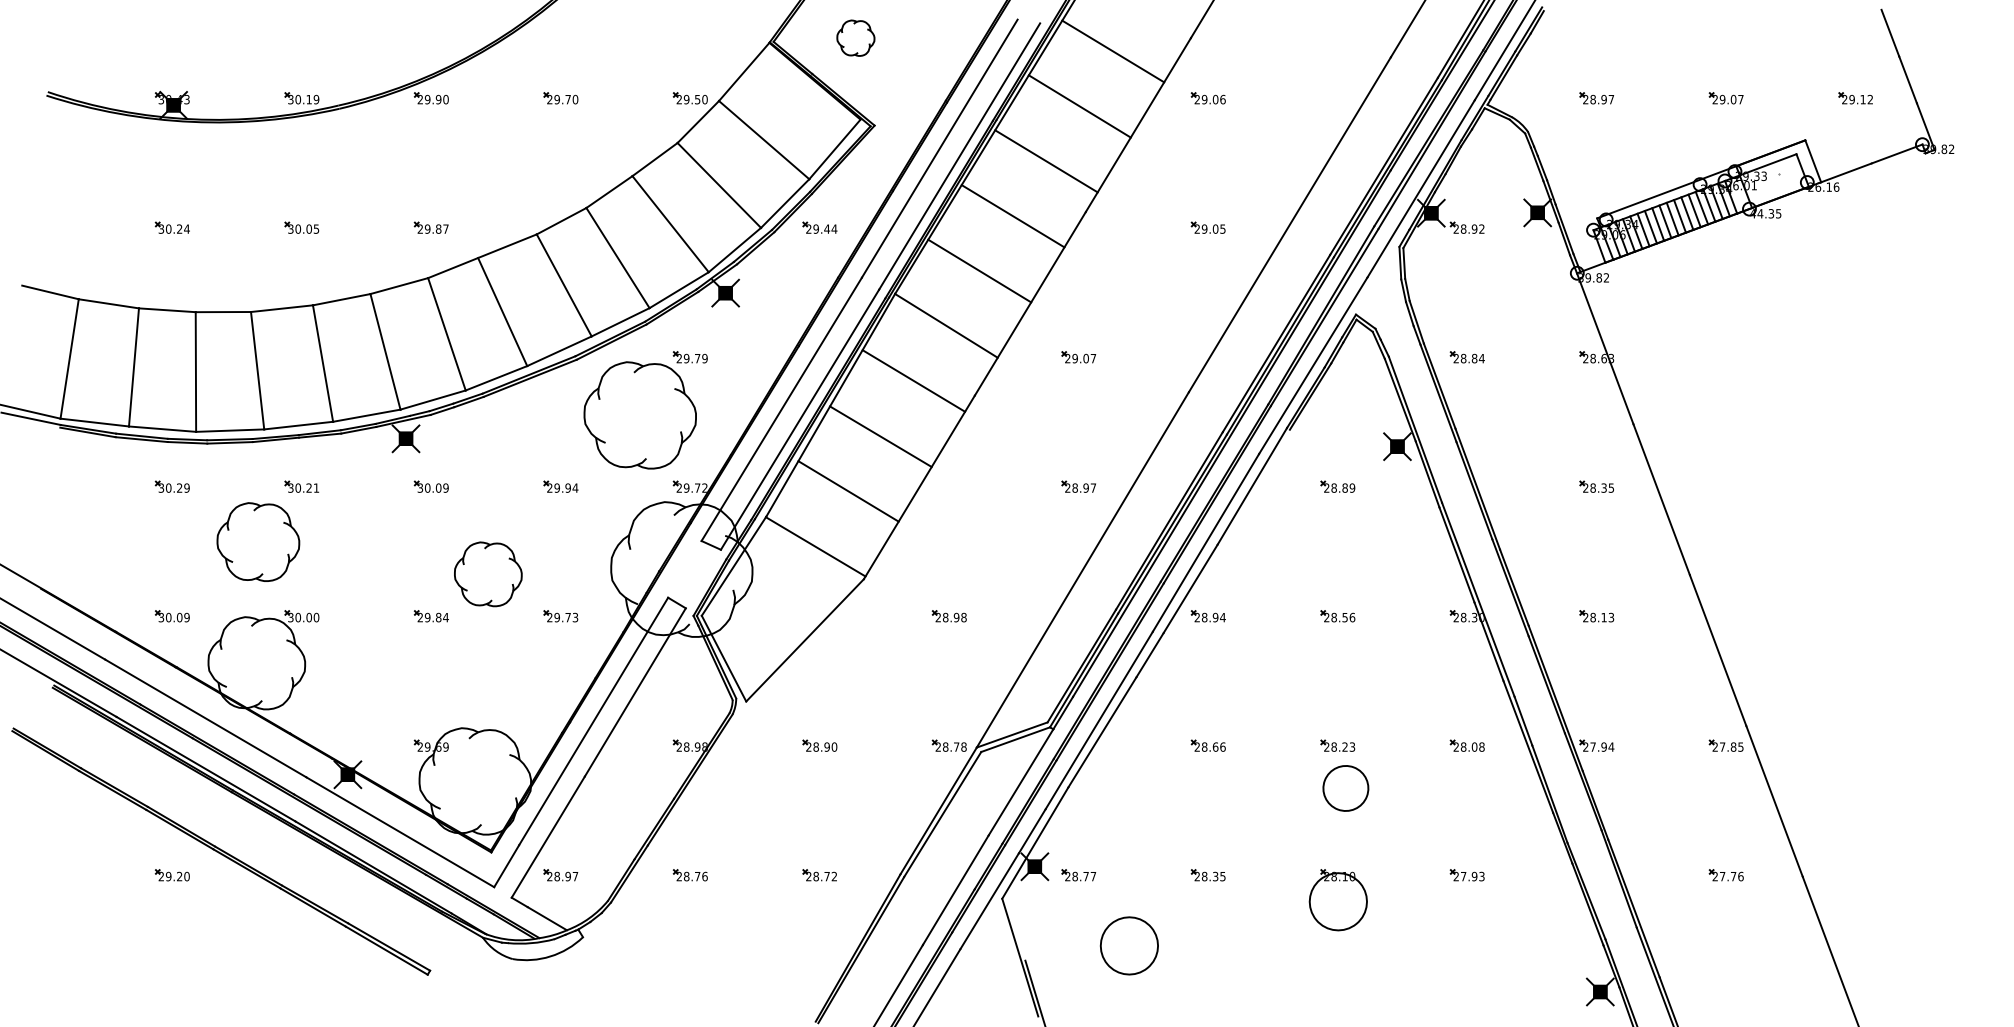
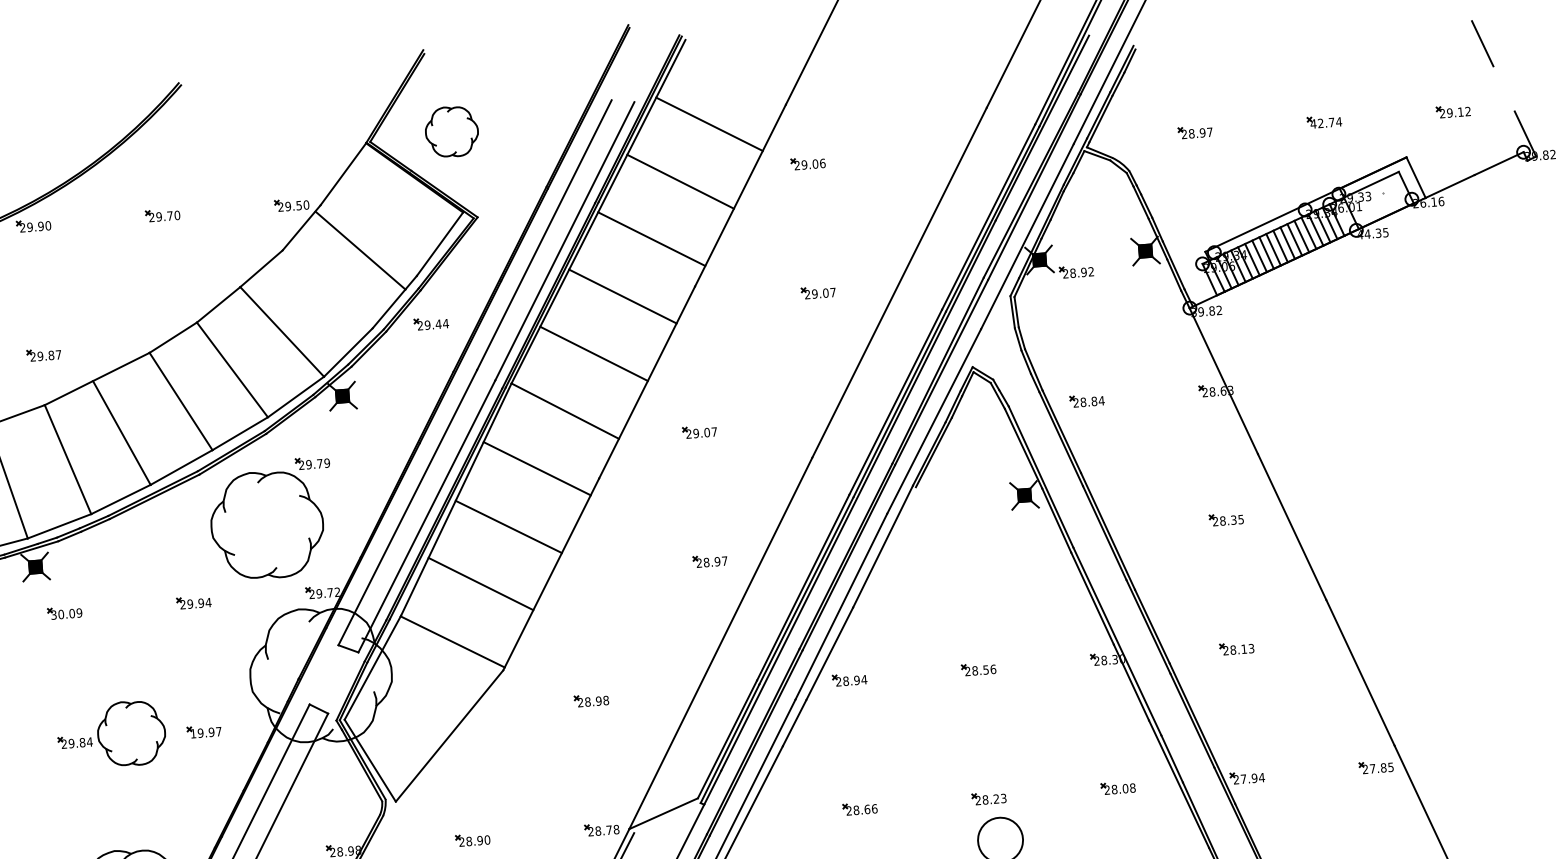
part: (855, 37) -> (451, 131), size x1.4
line: (1907, 79) -> (1503, 88), removed
text: (1727, 99) -> (1325, 122), 29.07 -> 42.74
line: (764, 140) -> (369, 240), removed
line: (719, 185) -> (360, 250), moved
text: (1222, 228) -> (832, 291), 29.05 -> 29.07
part: (1337, 486) -> (967, 539), removed
part: (488, 574) -> (131, 733), moved
text: (562, 617) -> (205, 732), 29.73 -> 19.97
line: (1015, 739) -> (667, 817), removed

